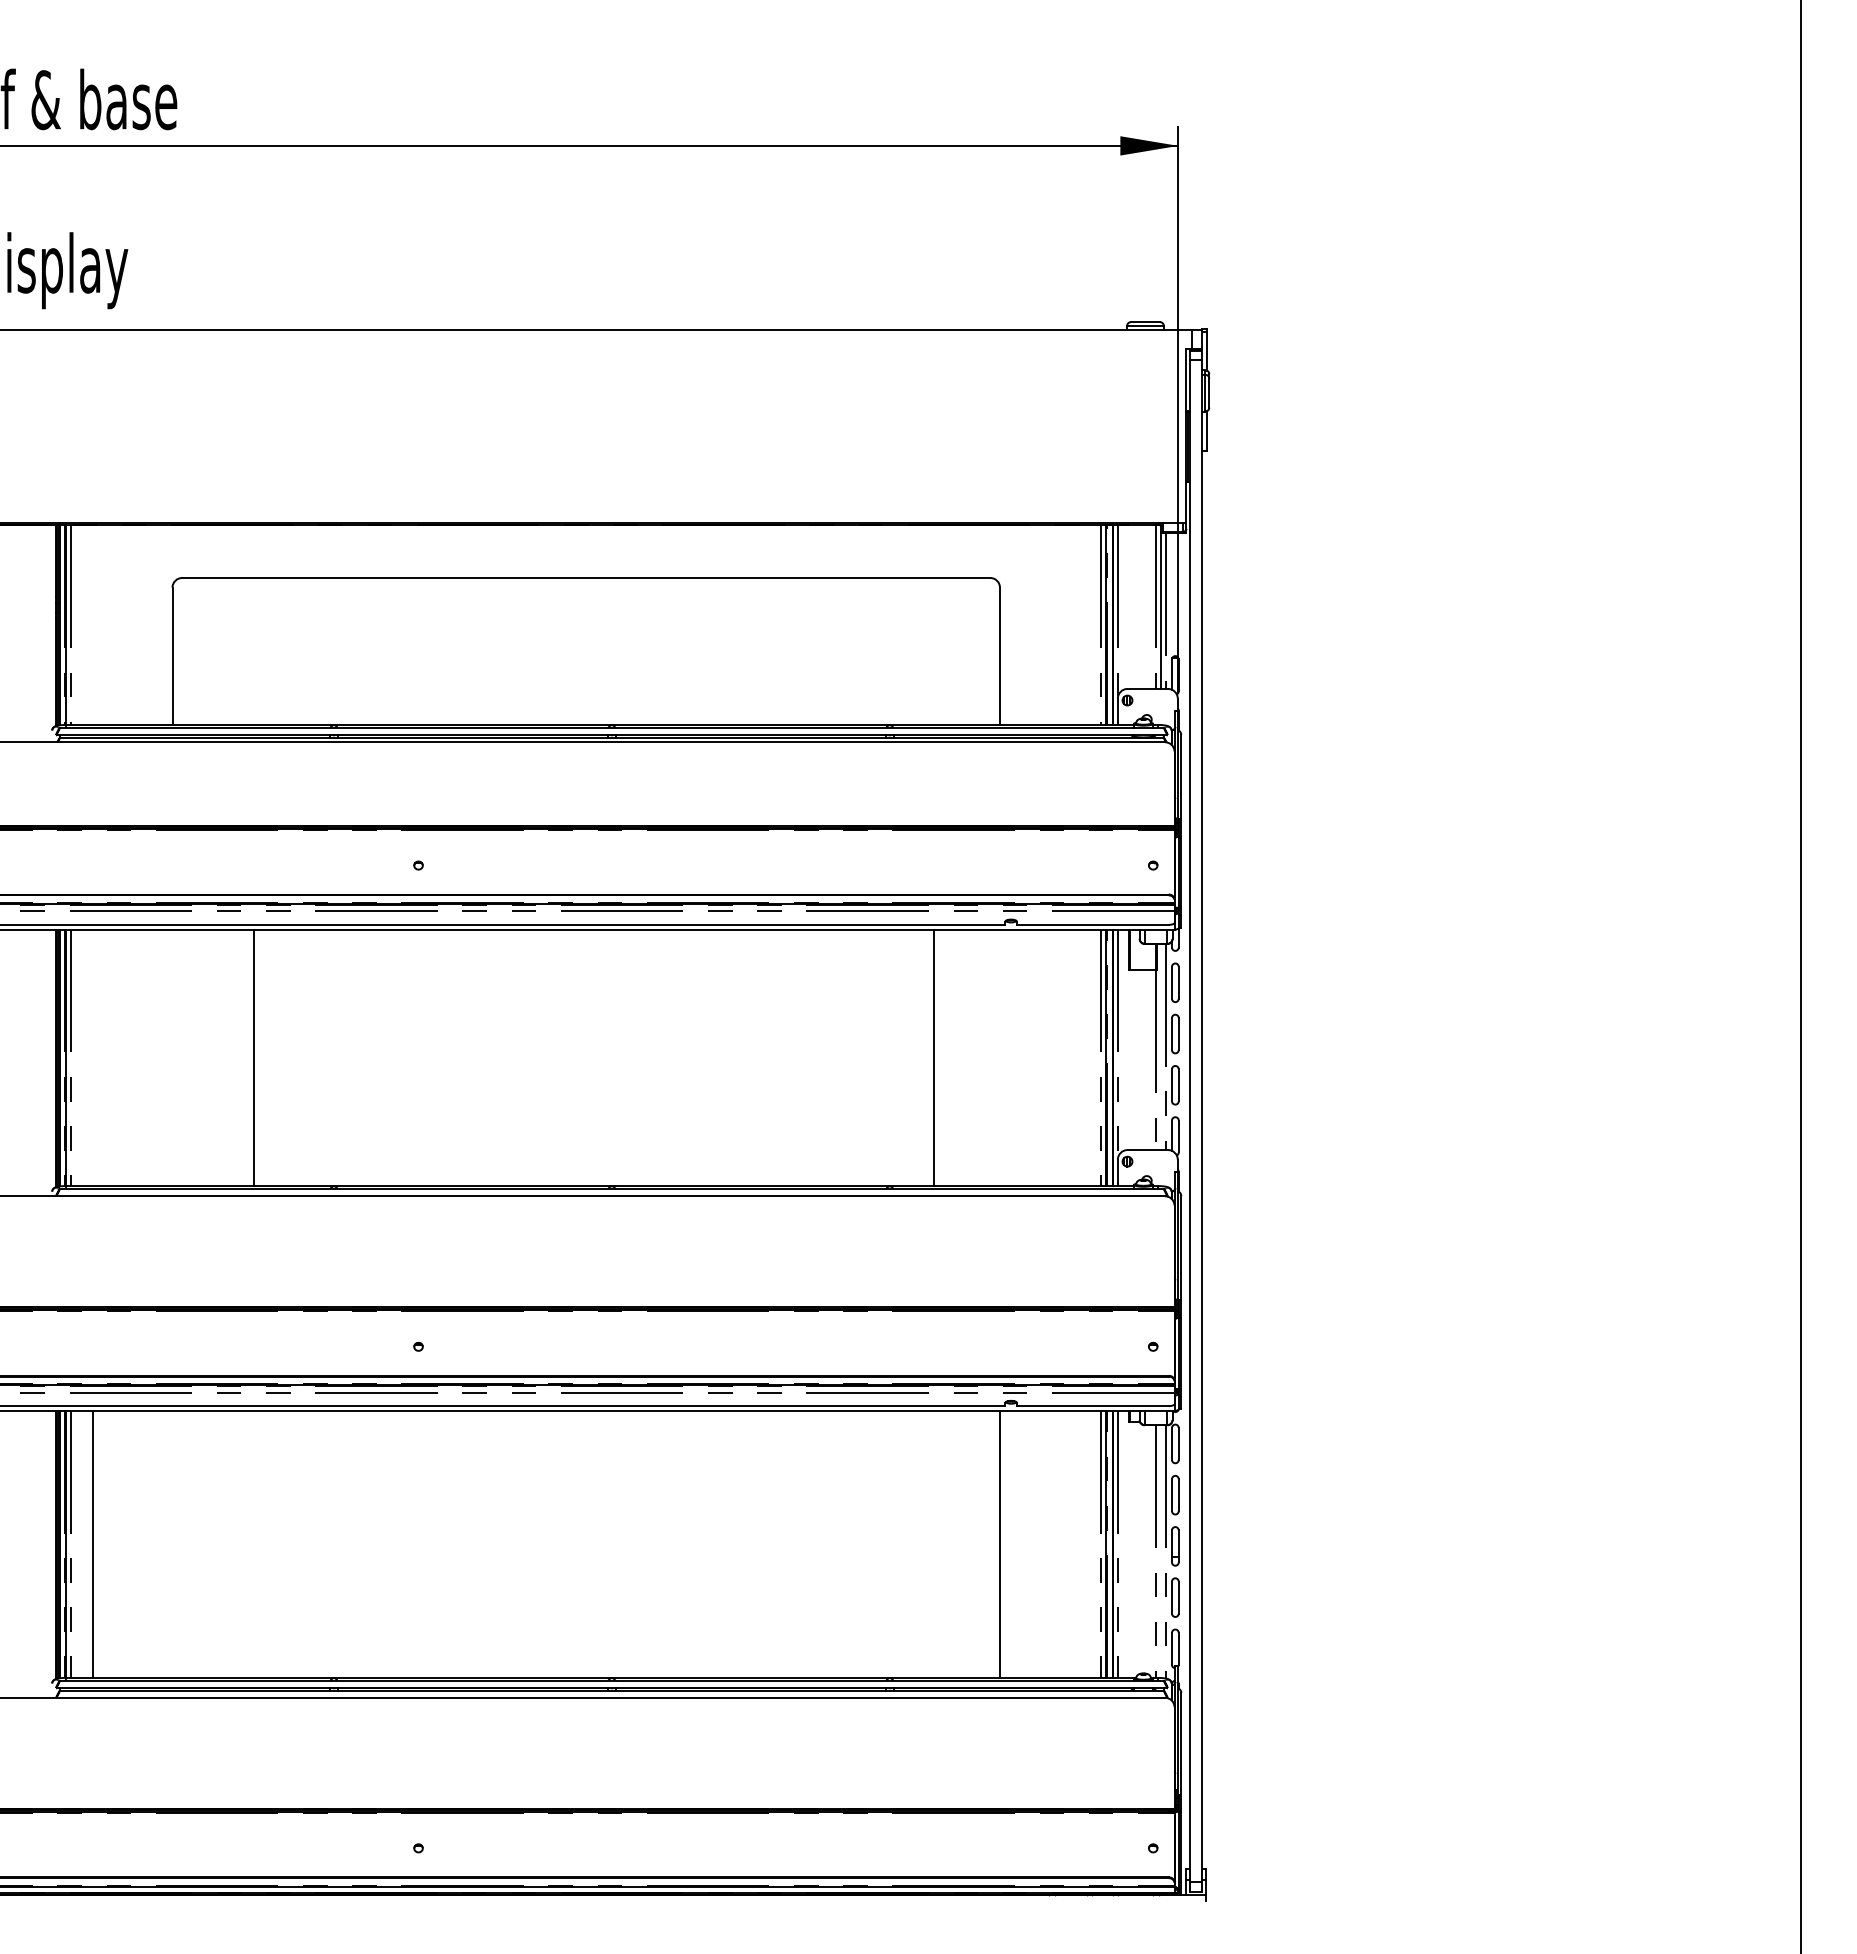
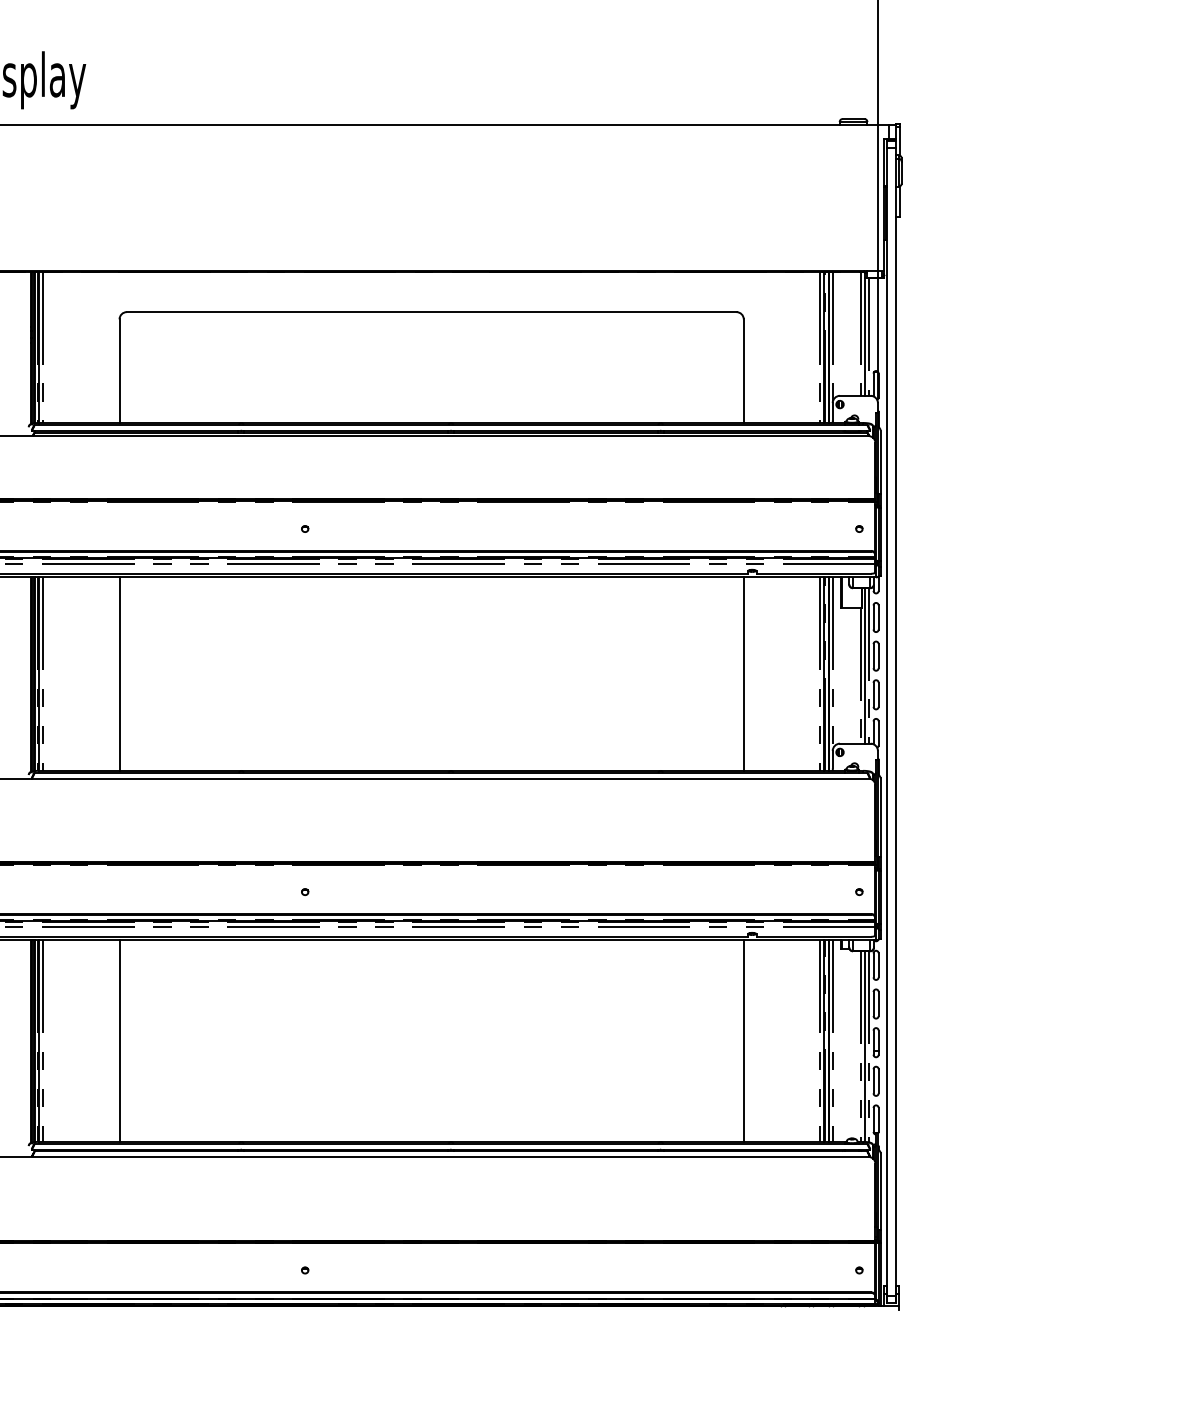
line: (1160, 1047) -> (864, 666), added
line: (253, 1057) -> (119, 673), moved
line: (933, 1057) -> (743, 673), moved
line: (92, 1543) -> (119, 1040), moved
line: (1160, 1551) -> (864, 1046), added

